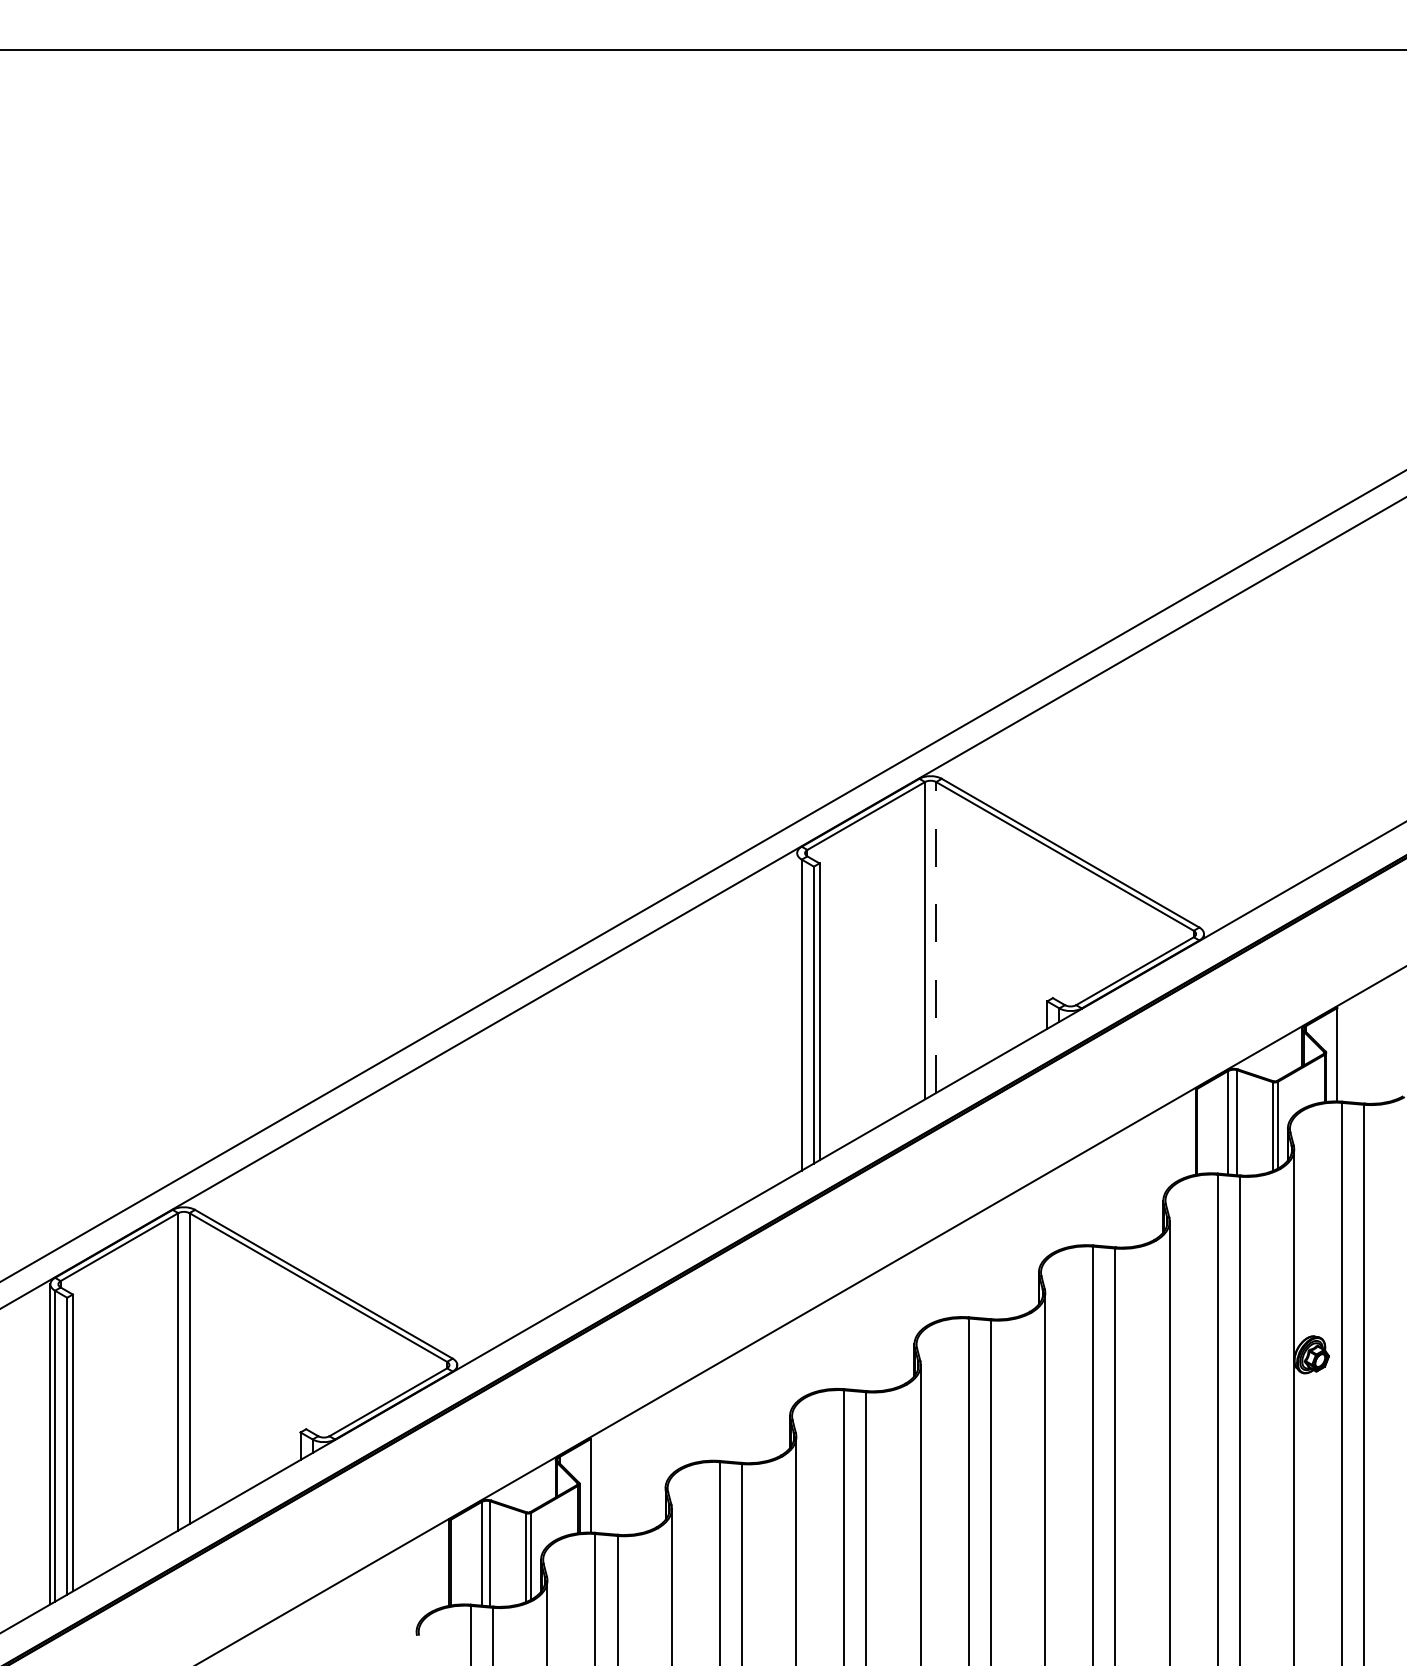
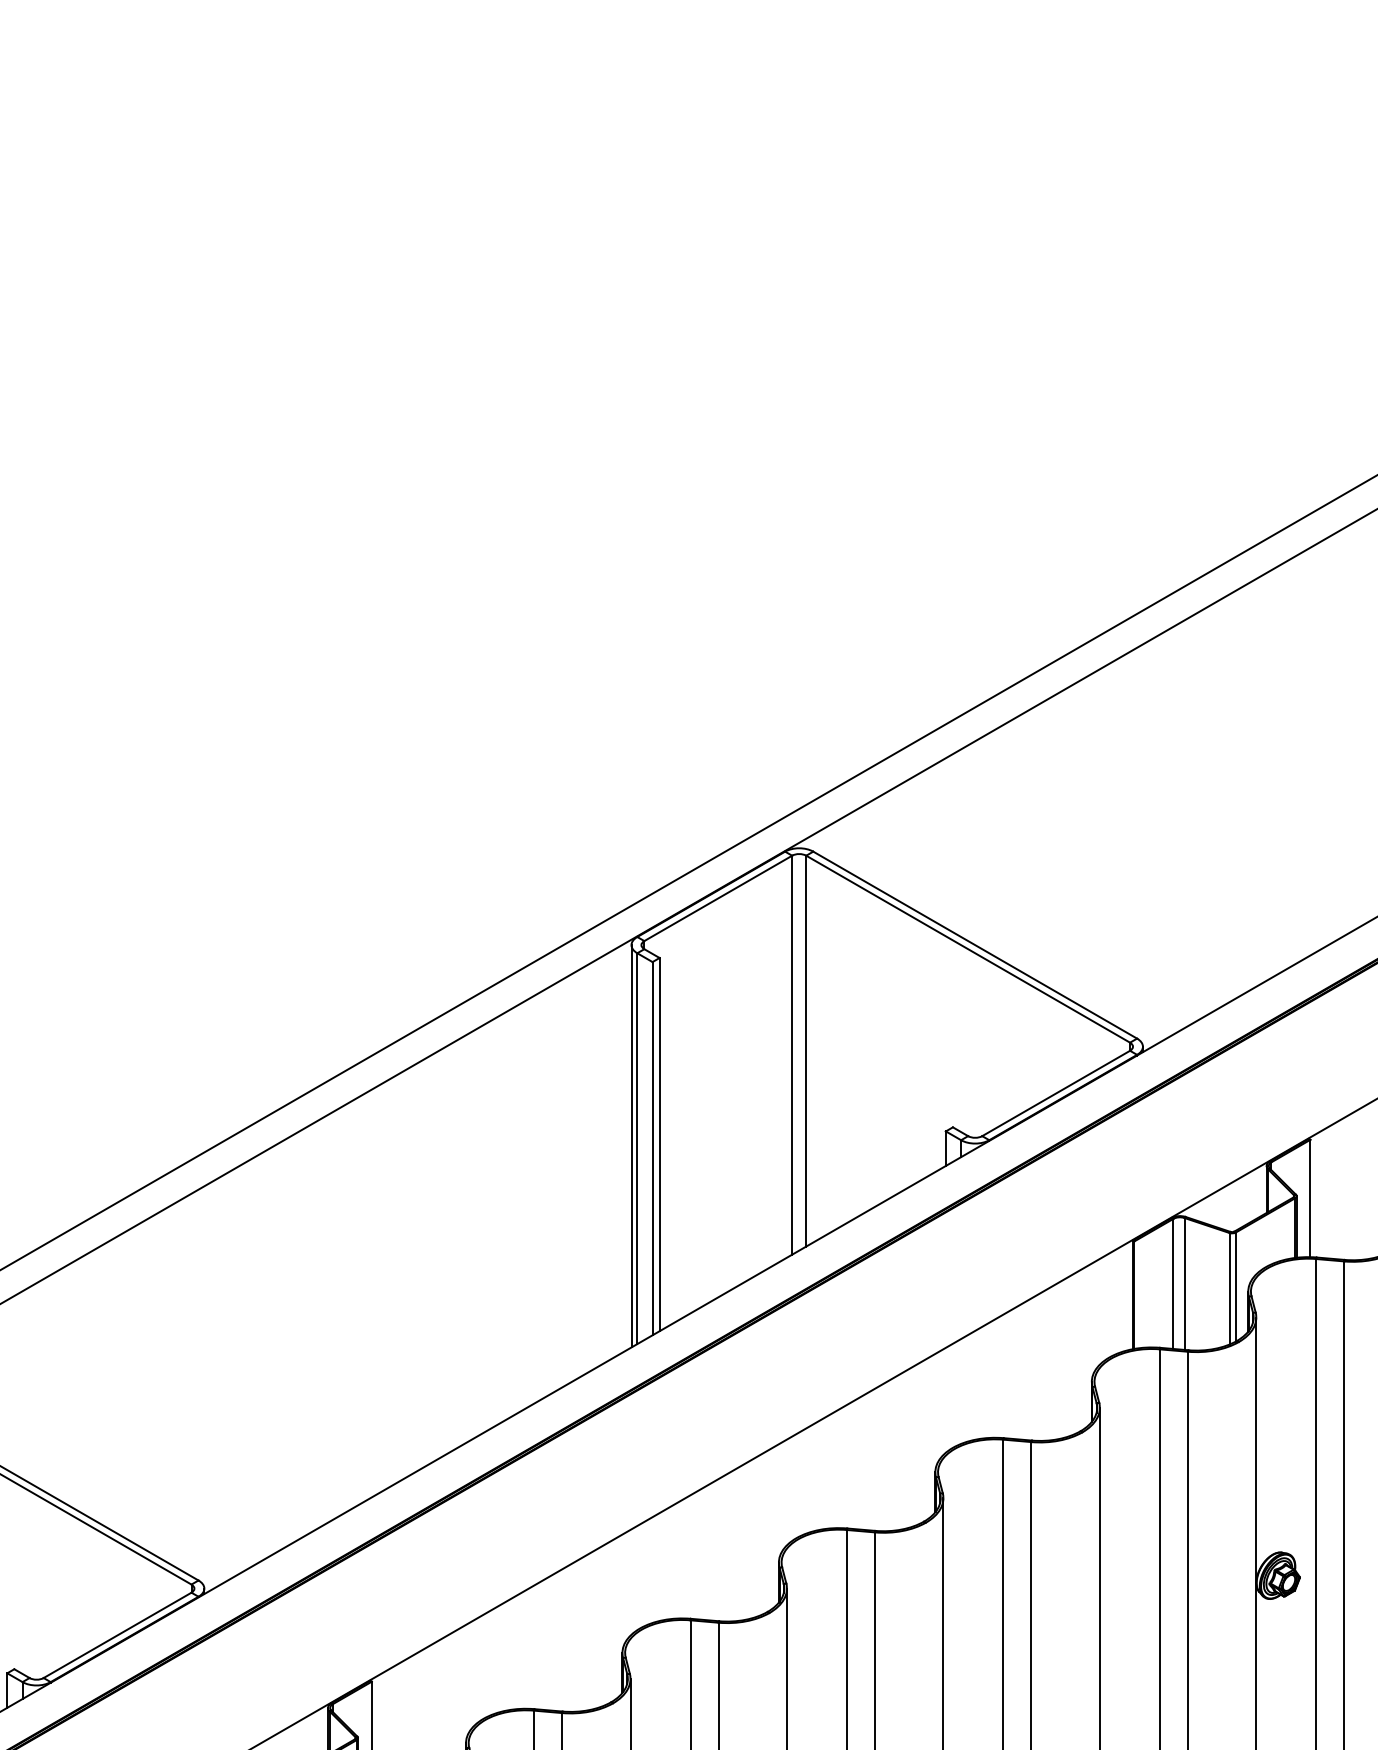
line: (936, 937) -> (806, 1051), dashed -> solid
line: (797, 1013) -> (631, 1146), added

